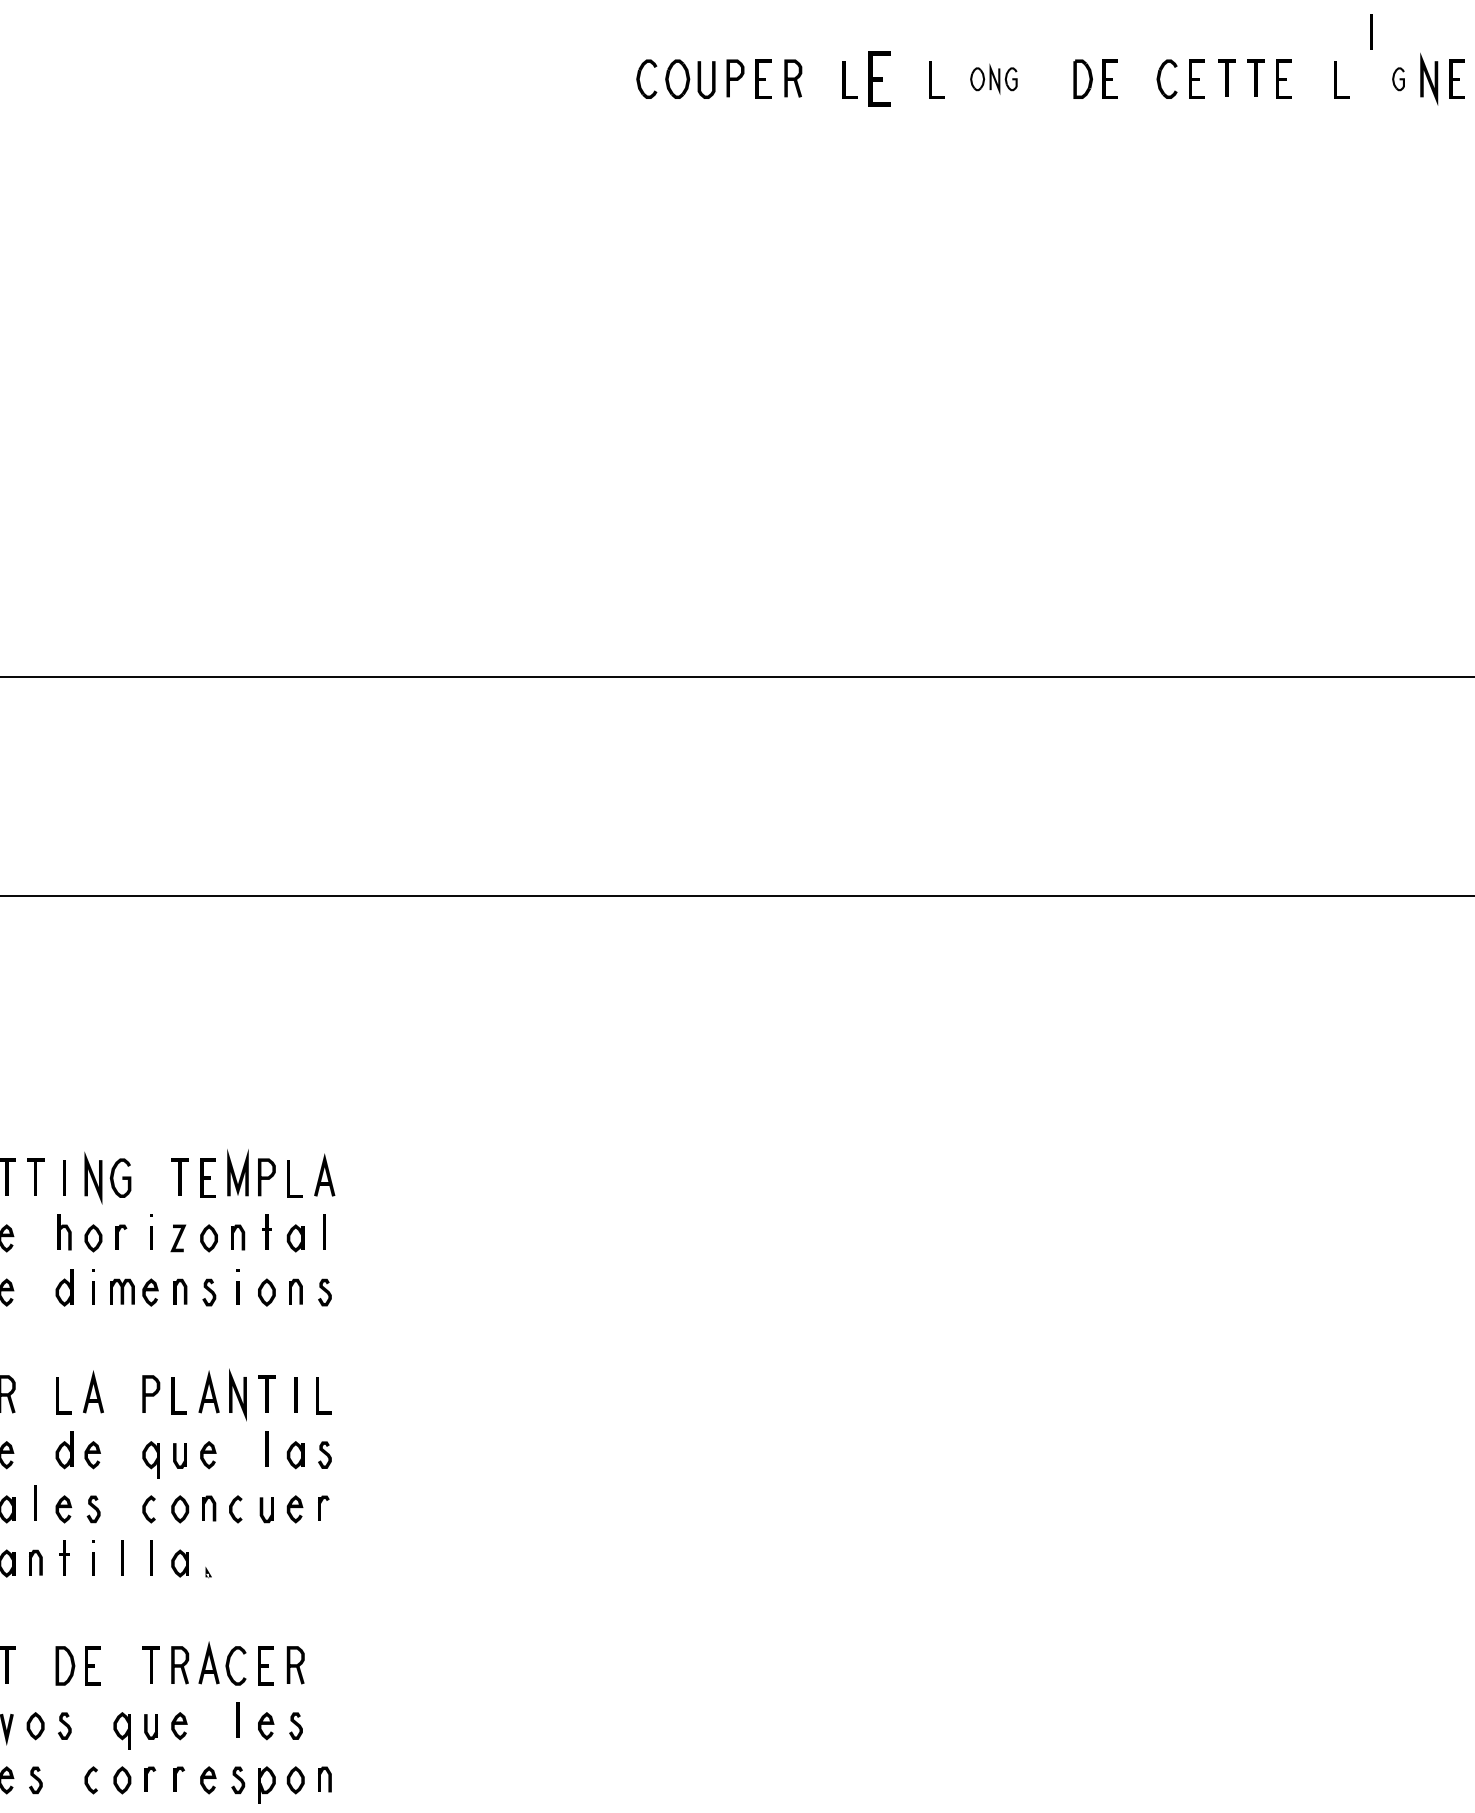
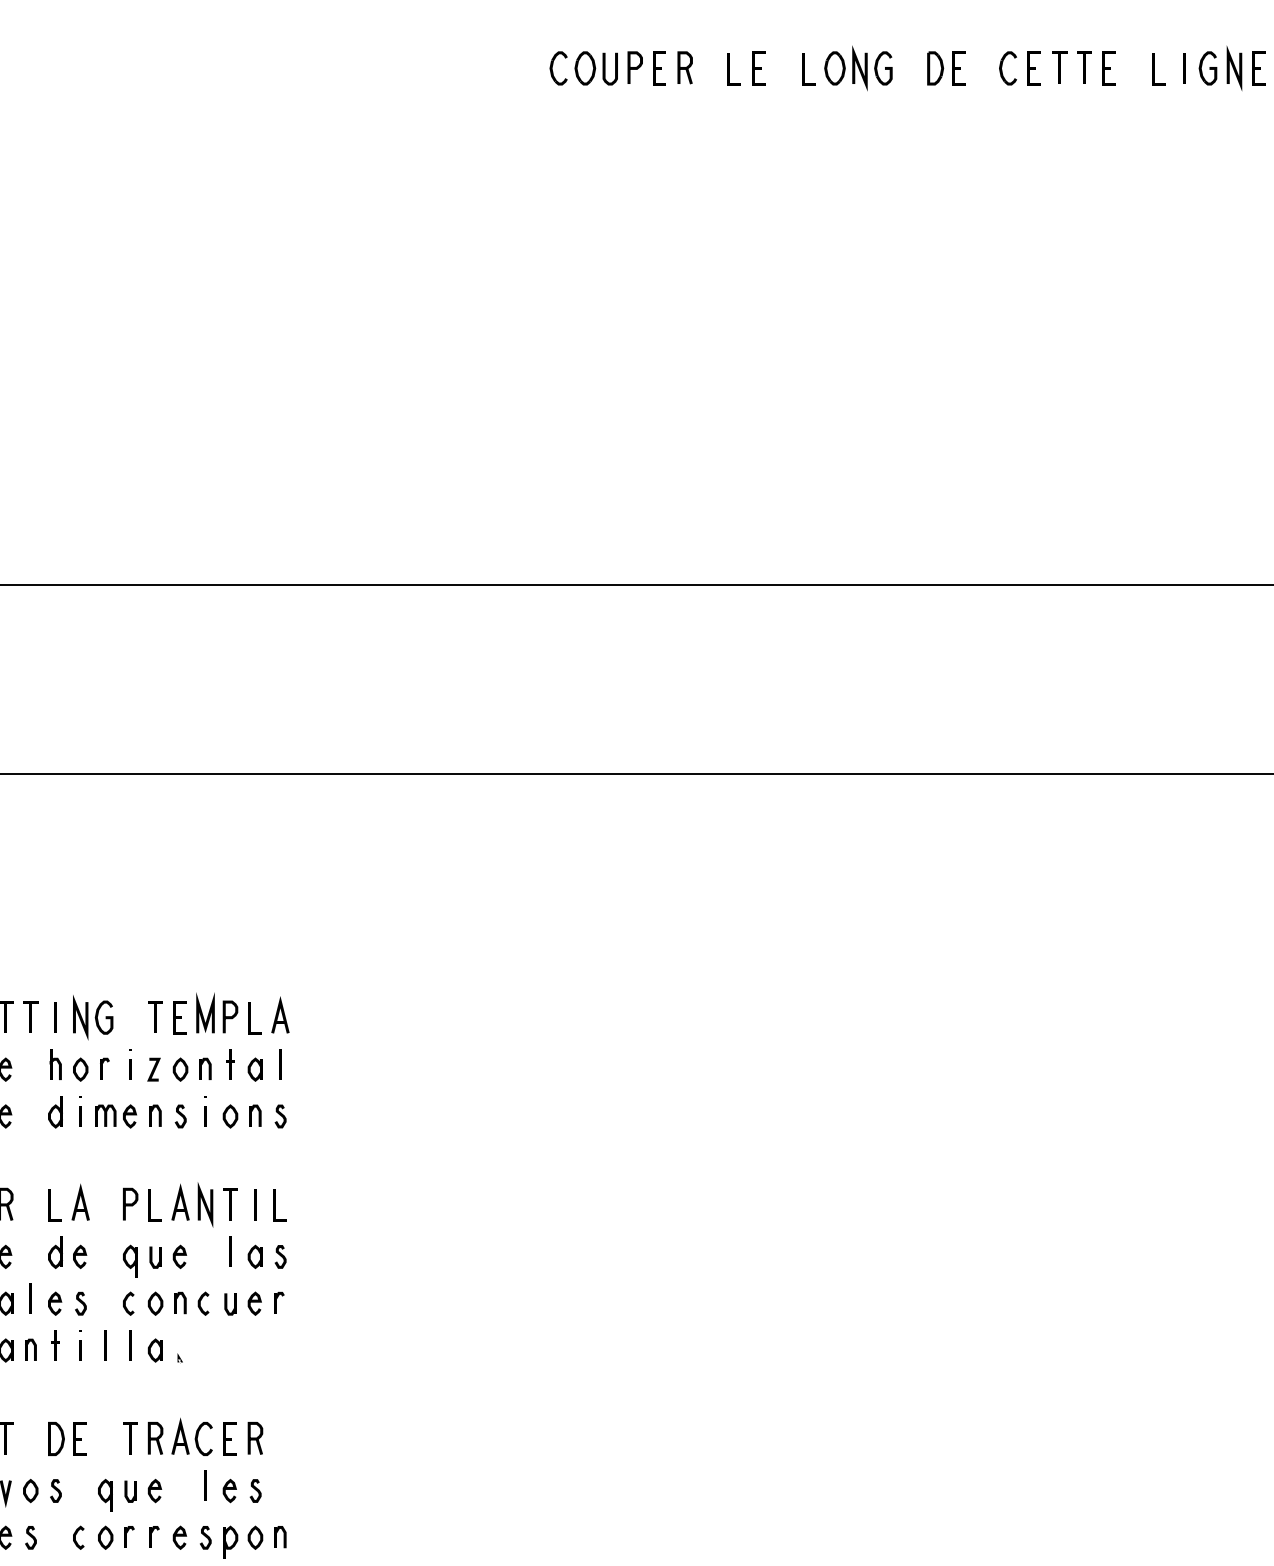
line: (1371, 31) -> (1184, 68), moved
part: (878, 79) -> (758, 68), size x0.71
part: (993, 79) -> (858, 68), size x1.67
part: (1397, 79) -> (1207, 68), size x1.67

